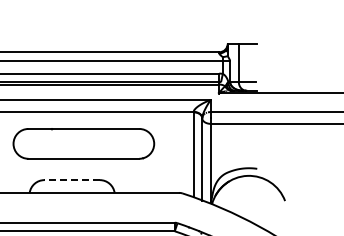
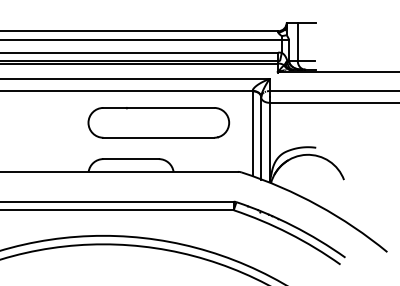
part: (83, 143) -> (158, 122), moved
line: (72, 180) -> (131, 159), dashed -> solid

